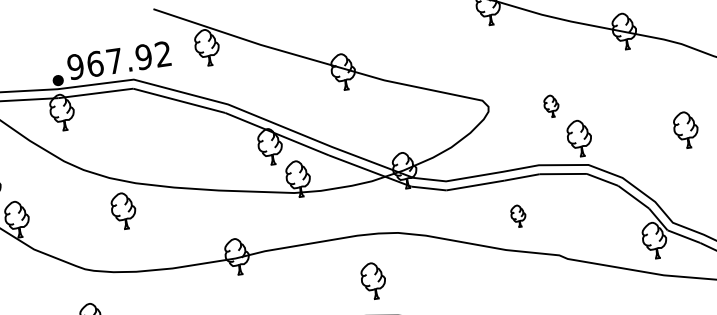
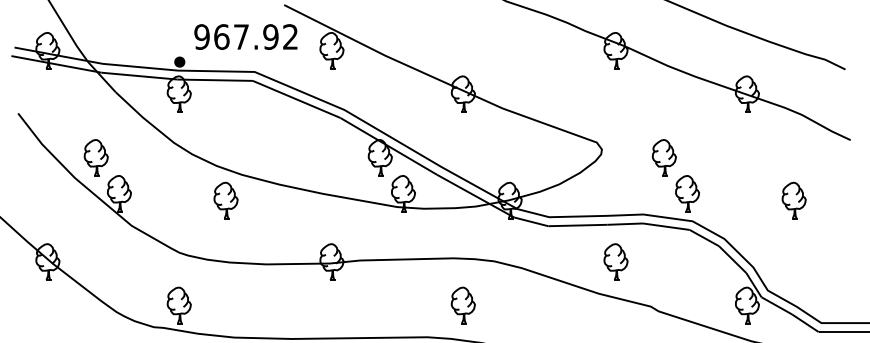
text: (118, 60) -> (245, 36), moved
part: (551, 105) -> (664, 157), size x1.67
part: (517, 215) -> (615, 261), size x1.67

